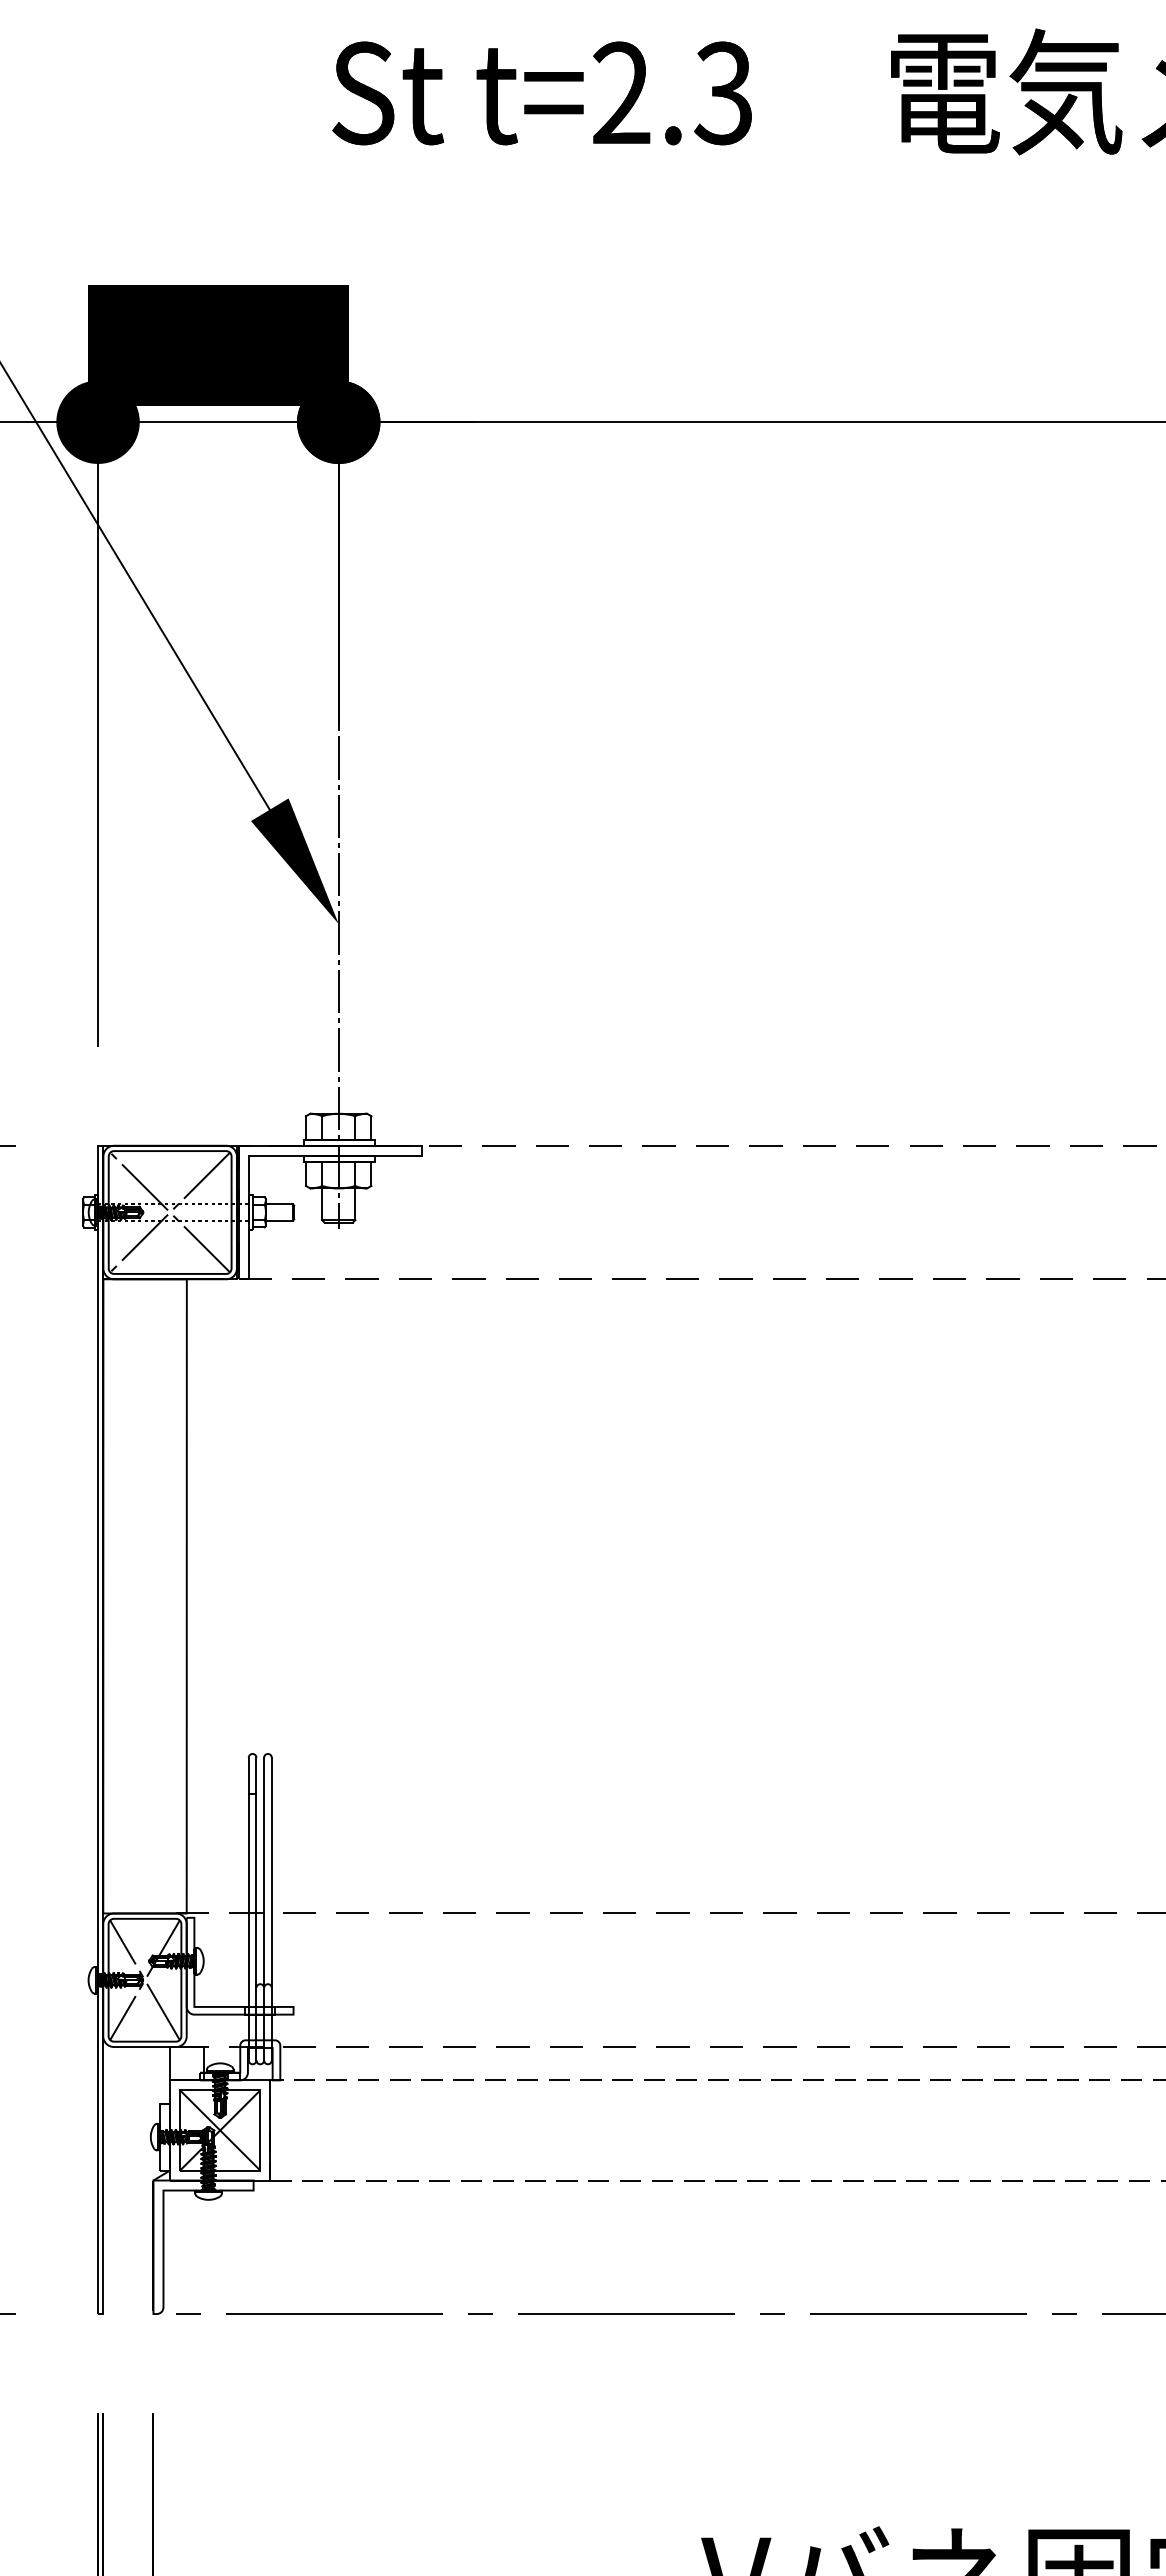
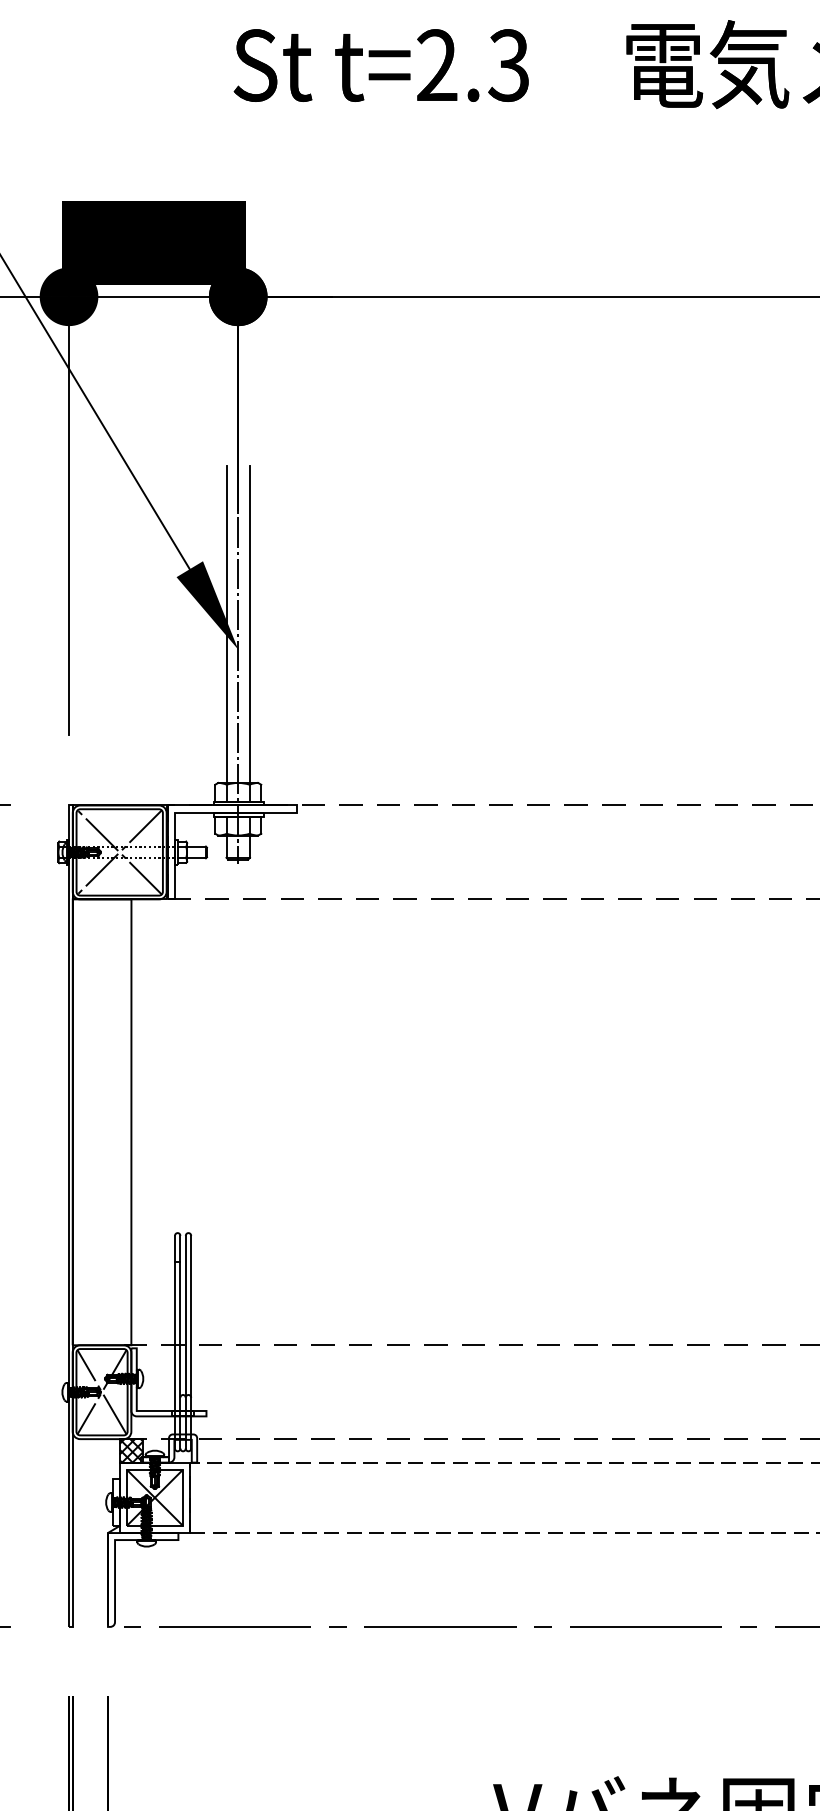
line: (322, 887) -> (226, 623), added
line: (355, 887) -> (250, 623), added
hatch: (186, 2063) -> (131, 1450), added

